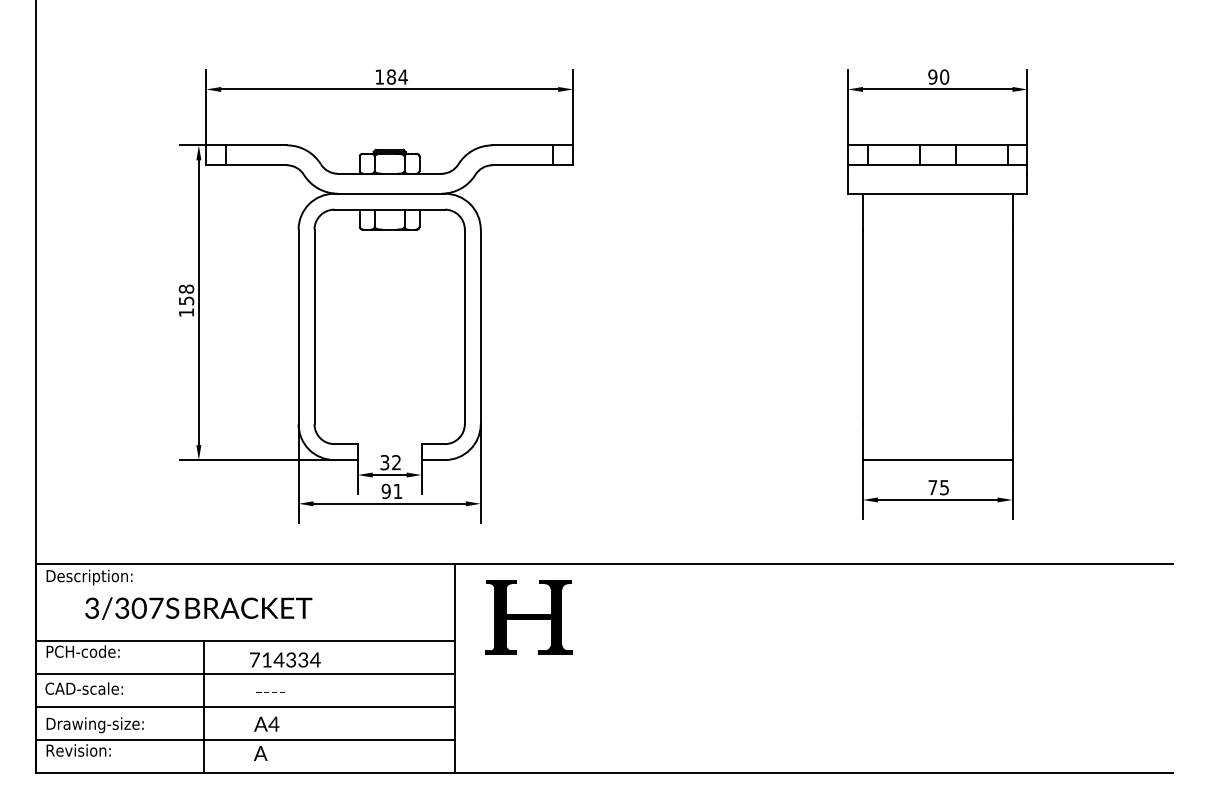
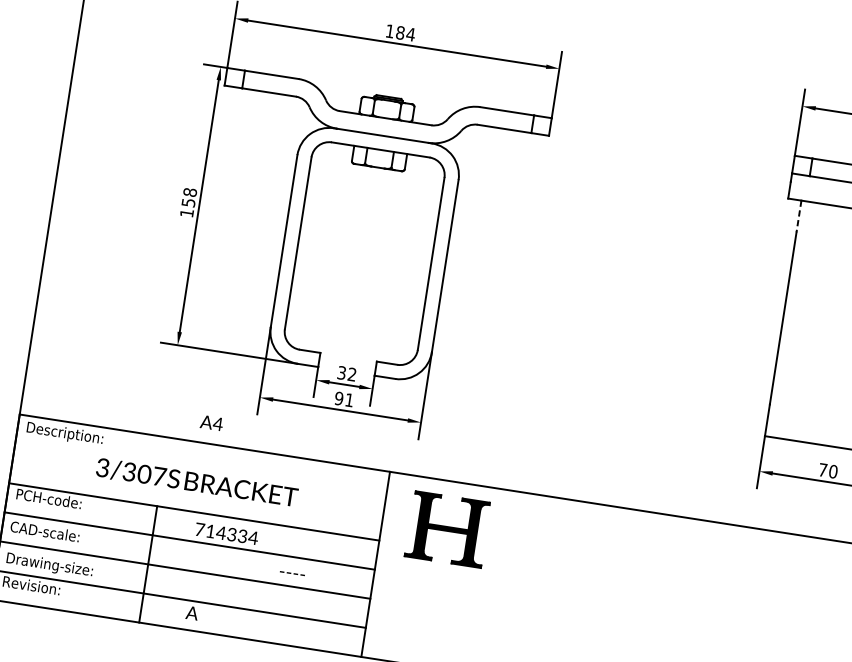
line: (862, 211) -> (798, 216), solid -> dashed
text: (944, 487) -> (833, 471), 75 -> 70
text: (198, 608) -> (196, 482), moved
text: (270, 692) -> (292, 573), moved
text: (266, 723) -> (211, 422), moved

